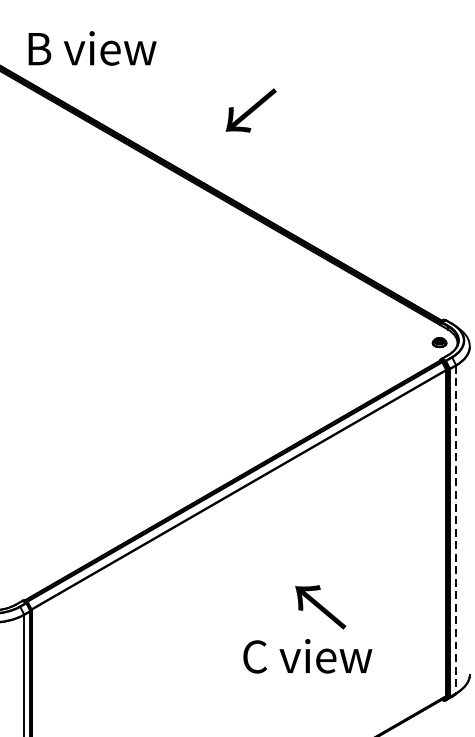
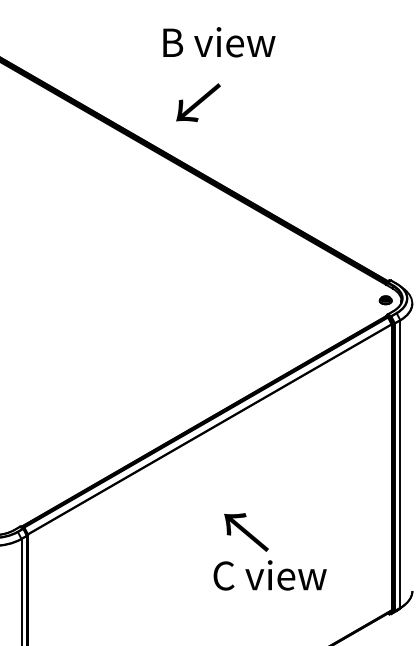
text: (92, 48) -> (219, 42), moved
text: (251, 110) -> (198, 102), moved
line: (456, 529) -> (400, 464), dashed -> solid
text: (320, 607) -> (246, 532), moved

